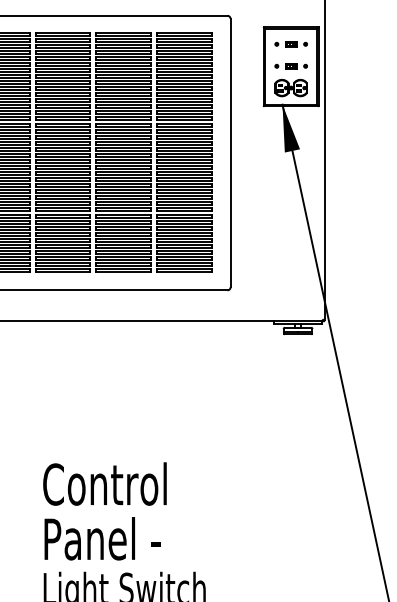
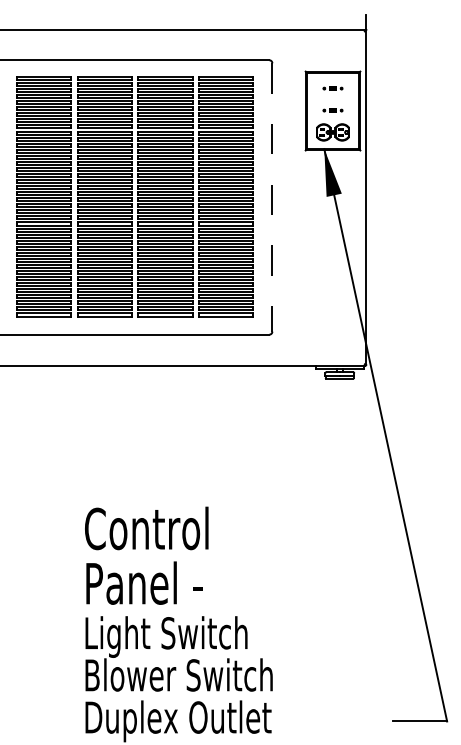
part: (290, 44) -> (332, 88), size x0.6
part: (290, 66) -> (332, 110), size x0.6
line: (230, 153) -> (272, 197), solid -> dashed

